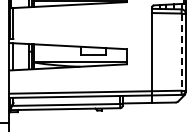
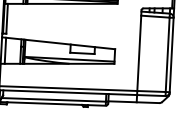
line: (181, 52) -> (167, 55), dashed -> solid

